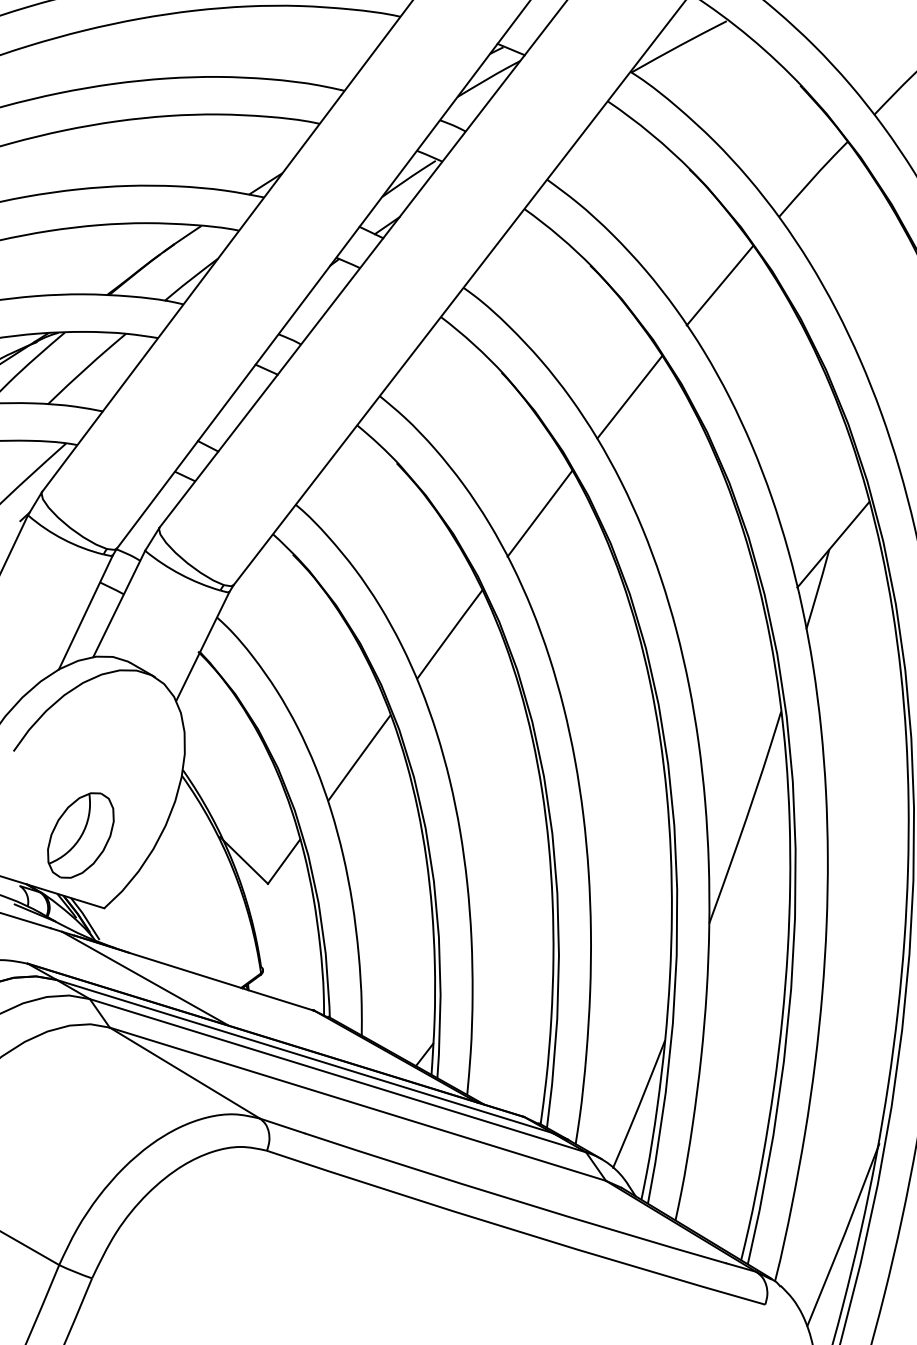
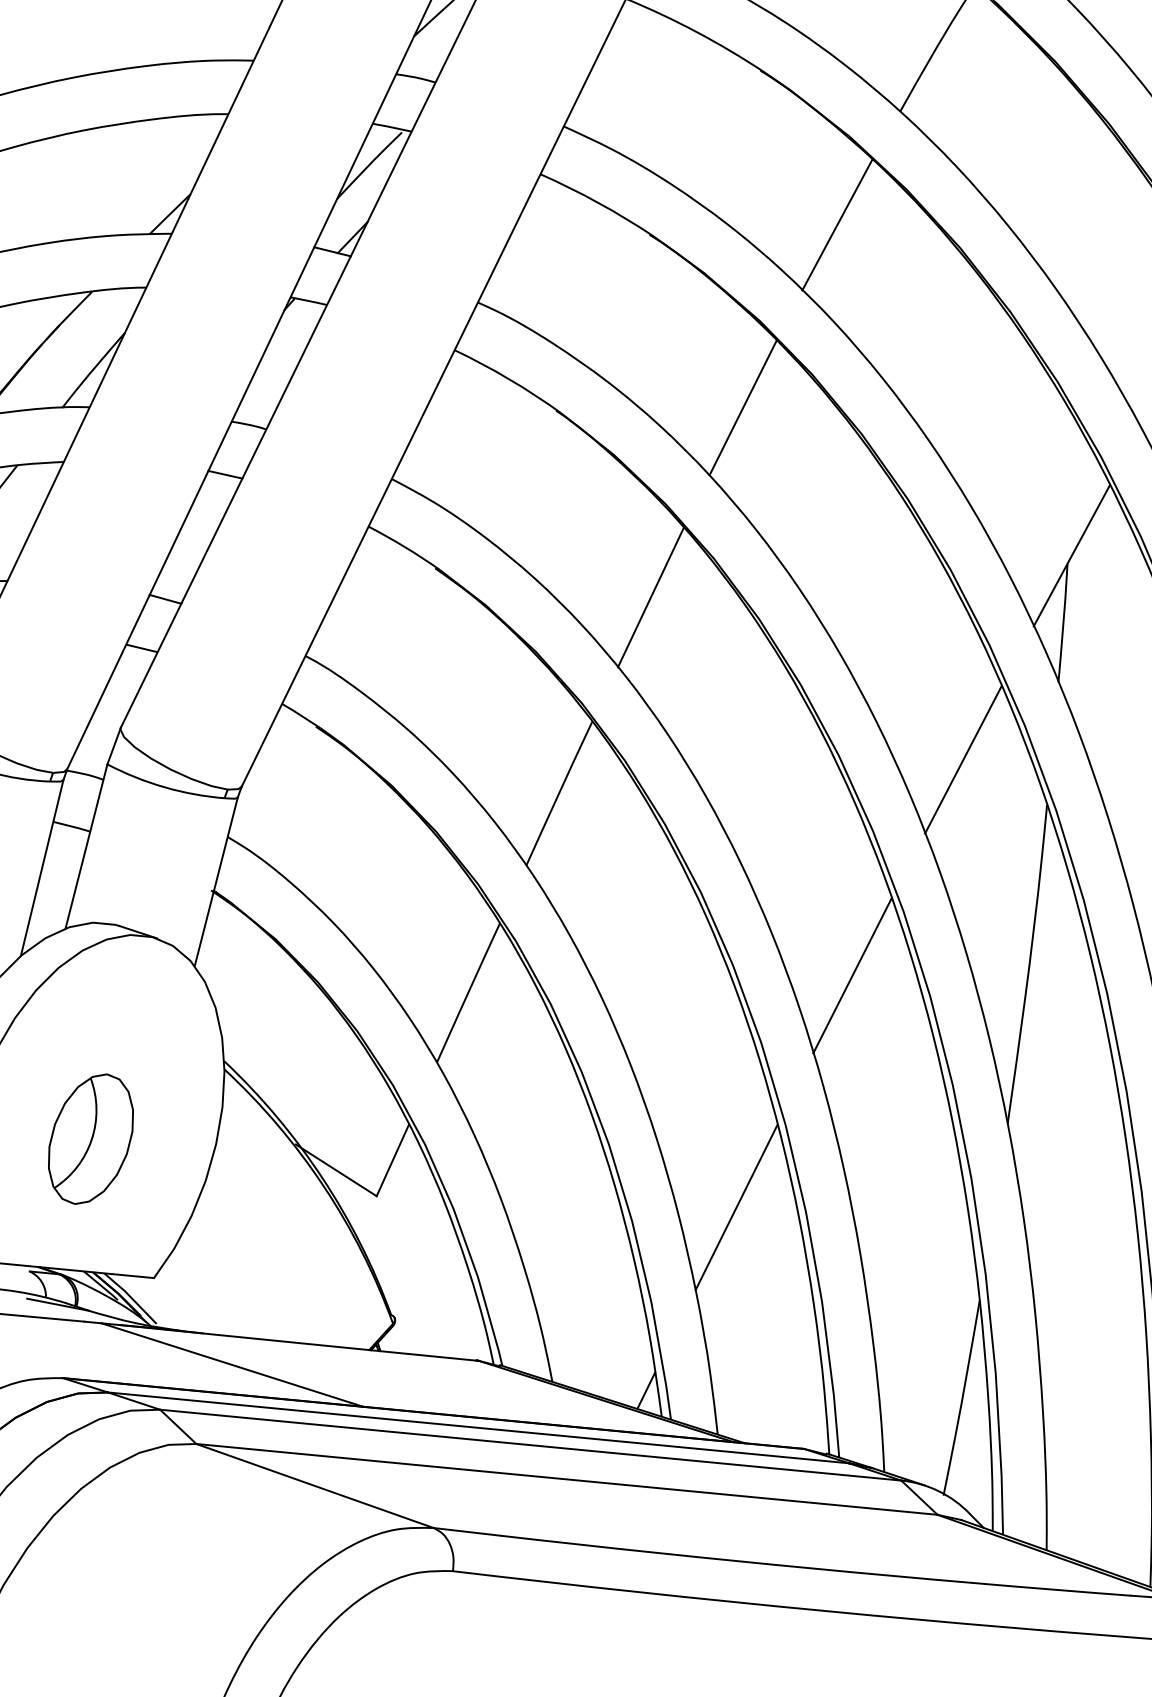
line: (730, 668) -> (963, 759), added
line: (623, 800) -> (851, 975), added
part: (80, 835) -> (90, 1139), moved
line: (511, 942) -> (735, 1207), added

